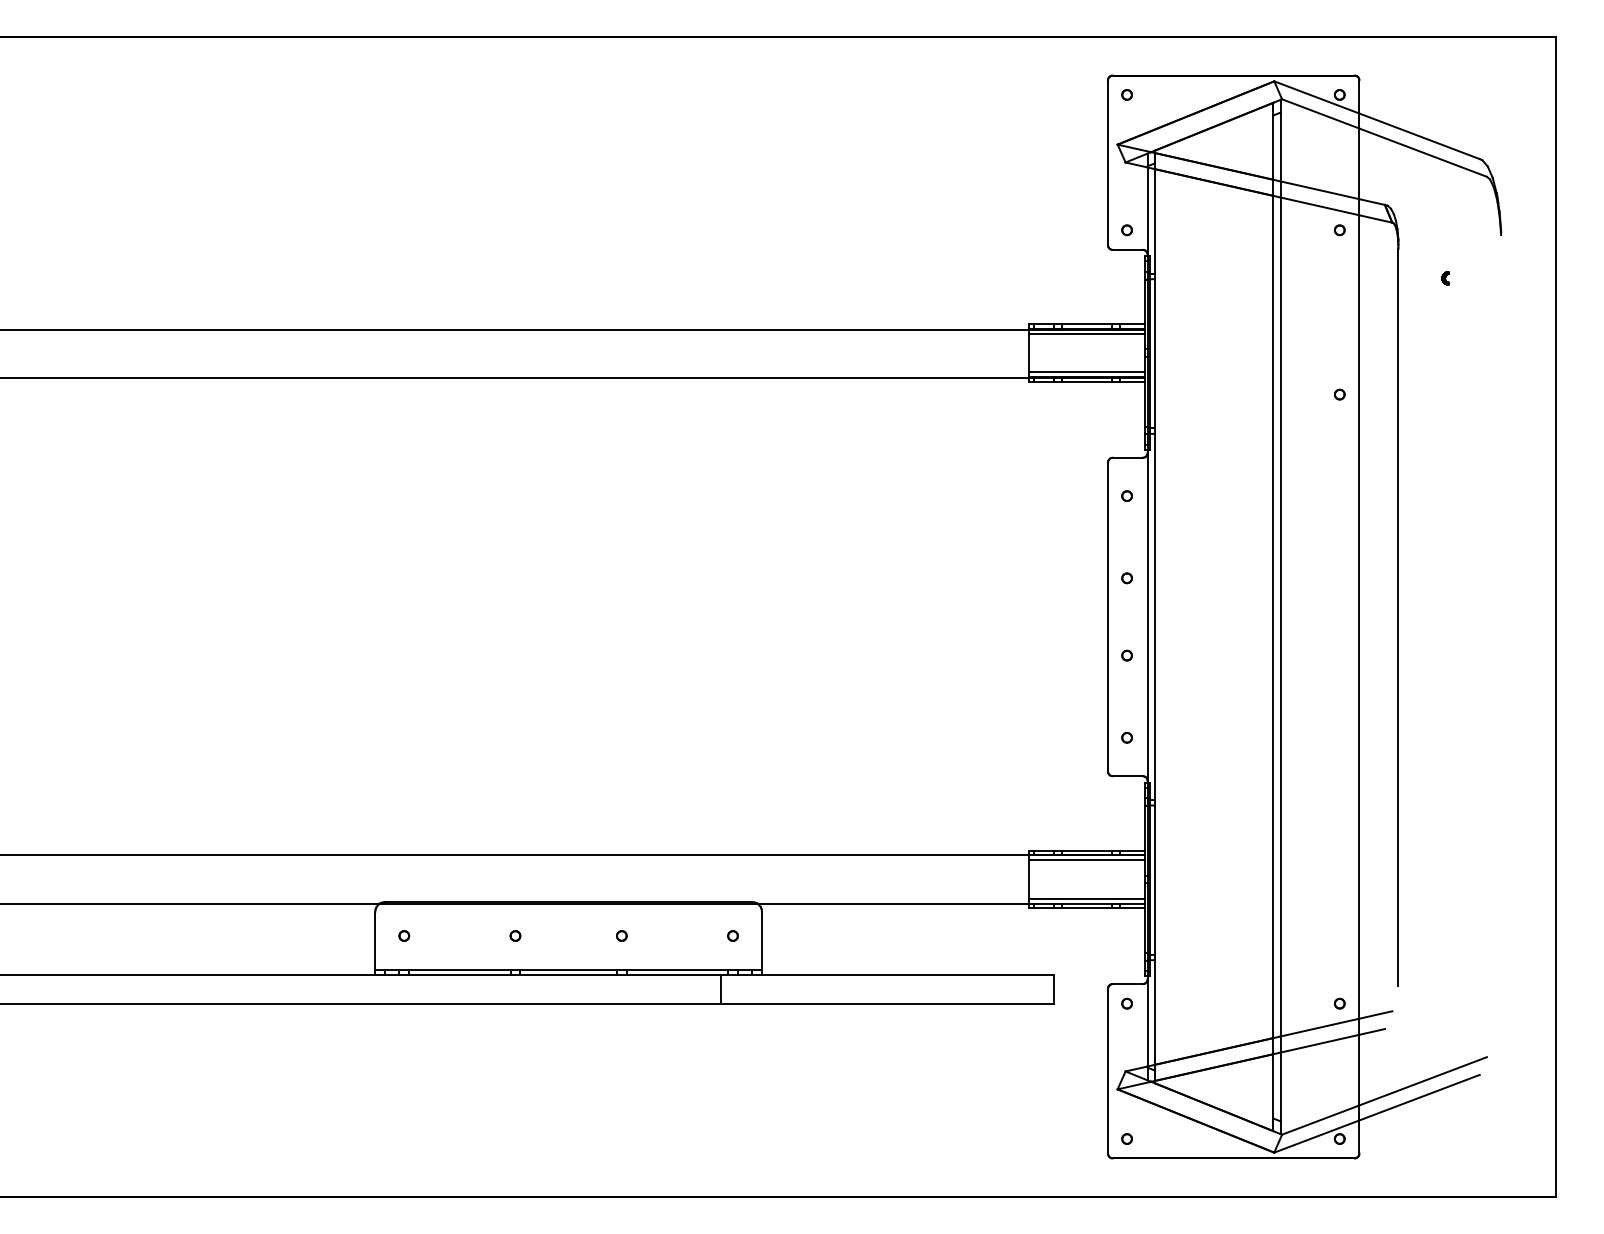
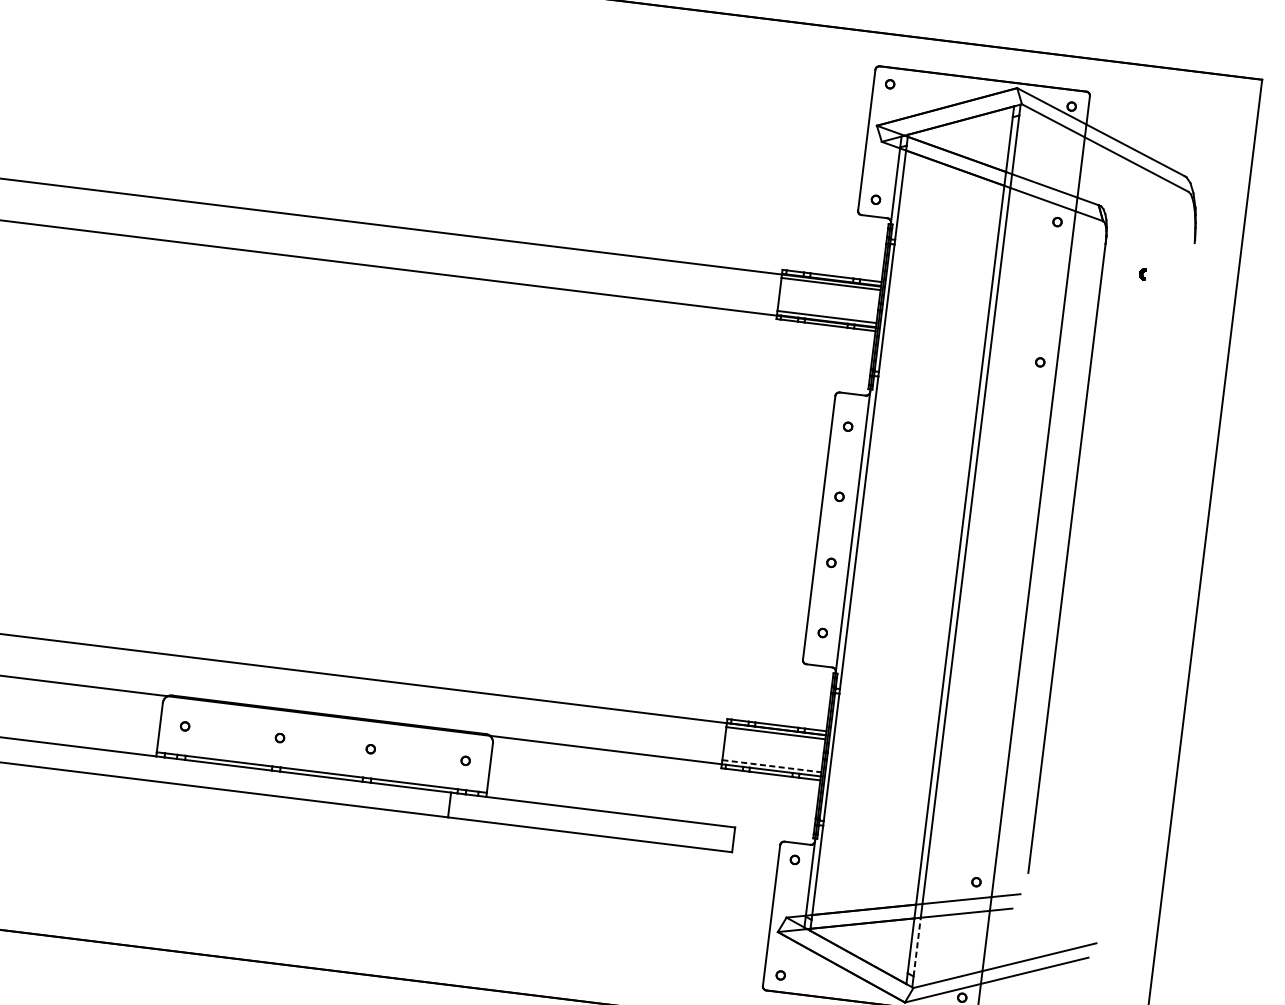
line: (1087, 898) -> (772, 766), solid -> dashed
line: (1280, 1086) -> (917, 946), solid -> dashed

